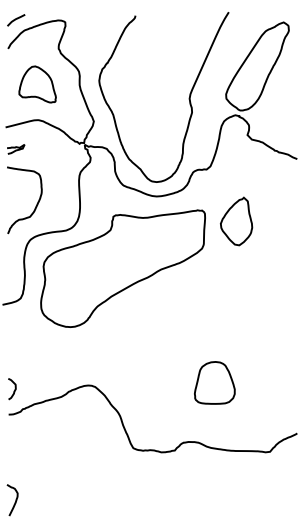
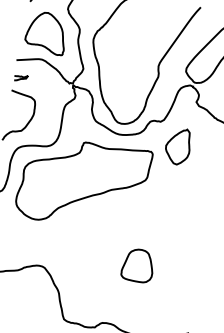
part: (37, 84) -> (46, 32), size x1.43
part: (236, 221) -> (178, 146), moved
part: (214, 382) -> (138, 265), moved

